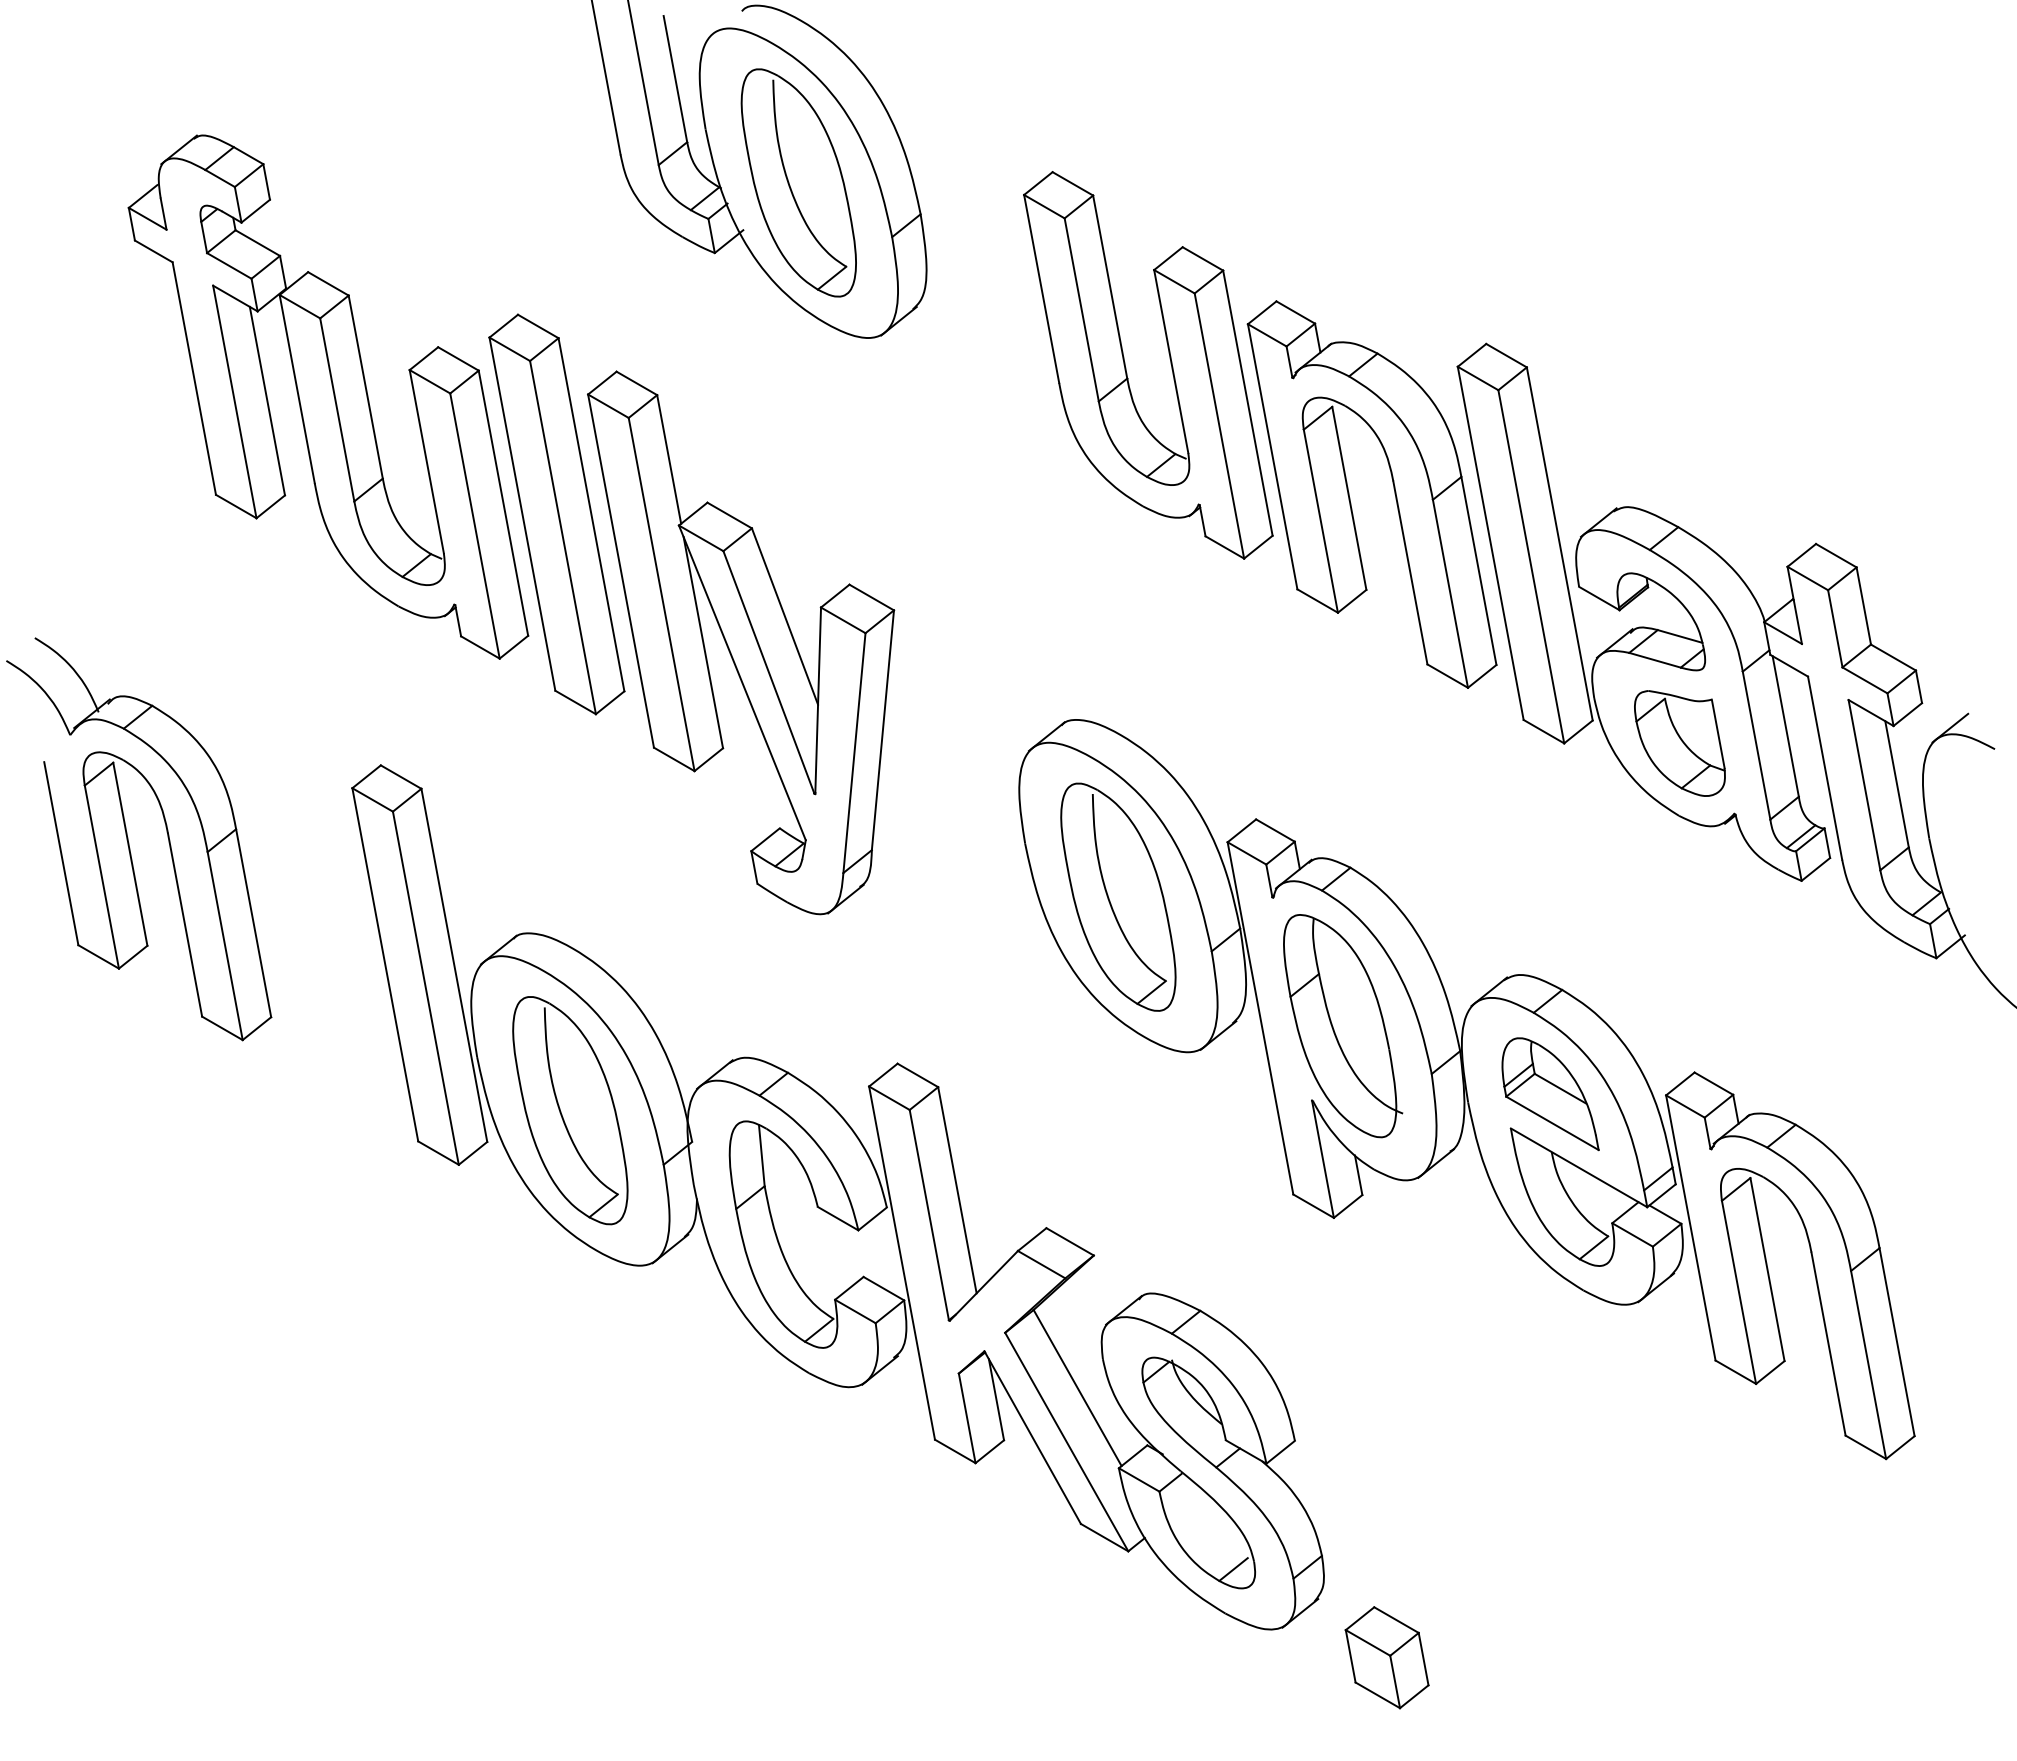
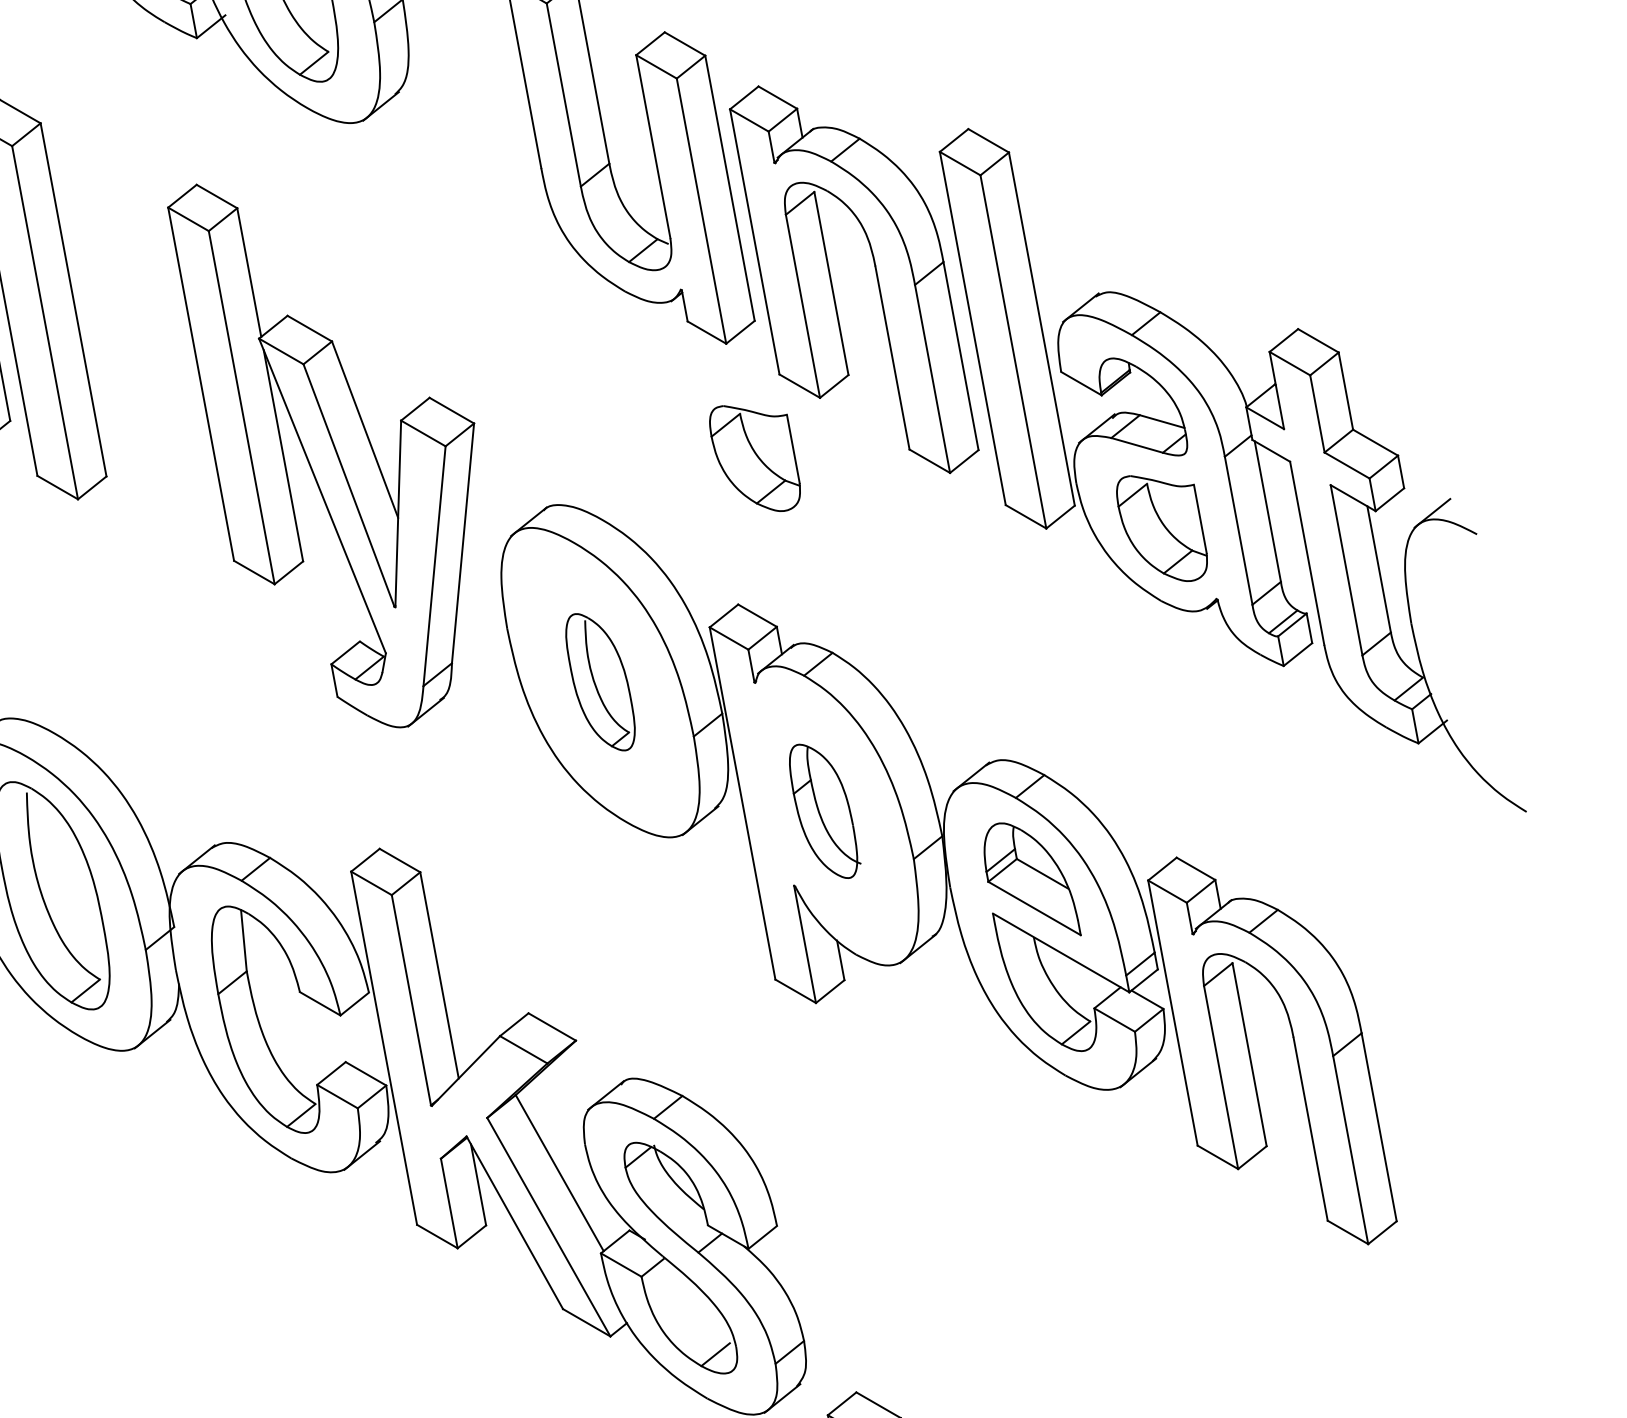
part: (741, 642) -> (321, 455), moved
part: (1272, 673) -> (754, 458), added
part: (1118, 896) -> (600, 681), size x0.6
part: (1343, 1026) -> (825, 811), size x0.6

